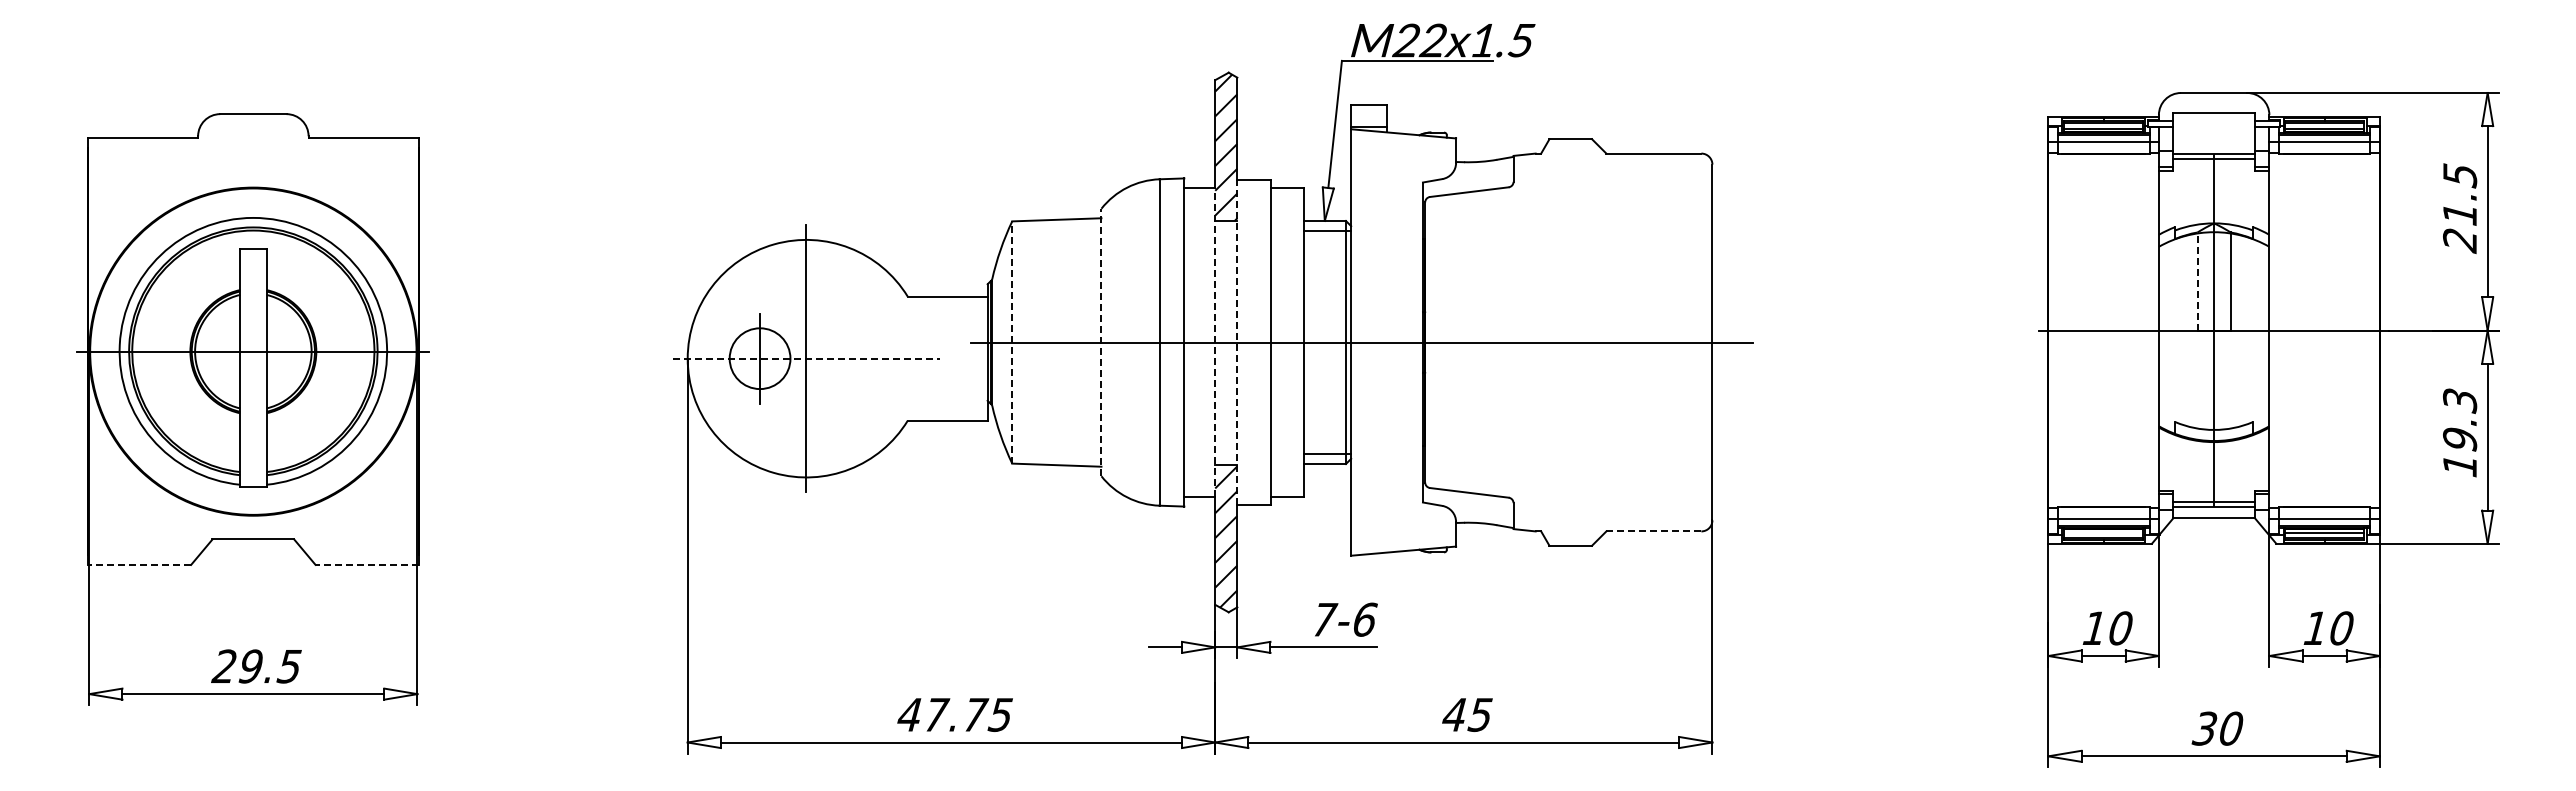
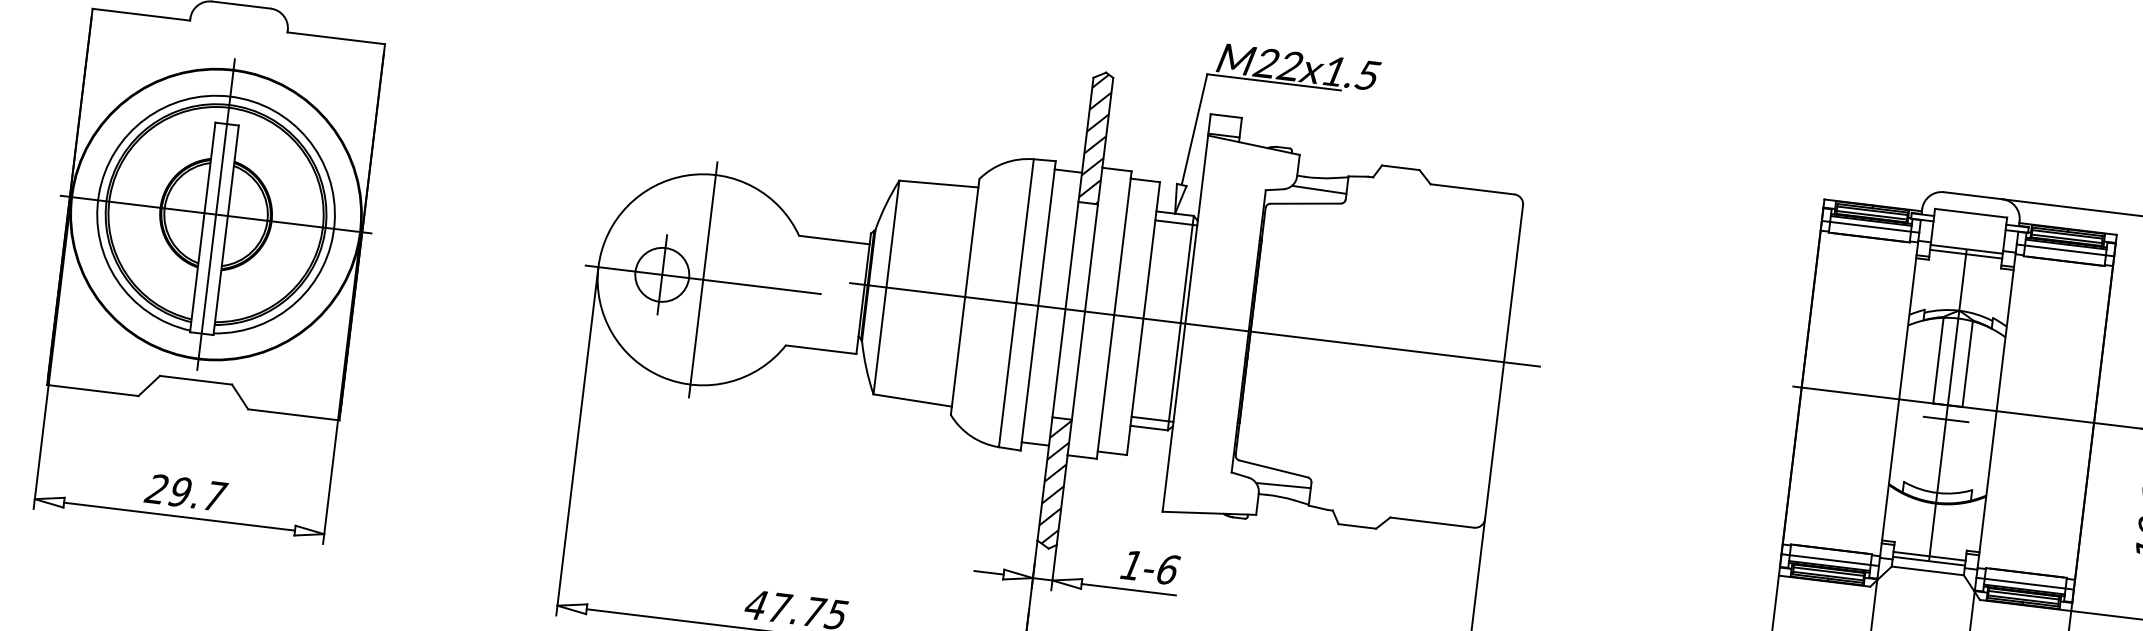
line: (1482, 174) -> (1319, 189), added
line: (2197, 281) -> (1938, 360), dashed -> solid
line: (1012, 342) -> (886, 287), dashed -> solid
line: (1101, 342) -> (965, 297), dashed -> solid
line: (1215, 342) -> (1065, 309), dashed -> solid
line: (1237, 342) -> (1085, 311), dashed -> solid
line: (2213, 346) -> (1945, 419), added
line: (253, 351) -> (216, 214), added
line: (806, 358) -> (703, 279), dashed -> solid
line: (1482, 509) -> (1283, 485), added
line: (1653, 531) -> (1431, 522), dashed -> solid
line: (2103, 532) -> (1828, 571), added
line: (139, 564) -> (92, 390), dashed -> solid
line: (367, 564) -> (294, 414), dashed -> solid
text: (1325, 619) -> (1133, 565), 7-6 -> 1-6
text: (290, 666) -> (215, 496), 29.5 -> 29.7

